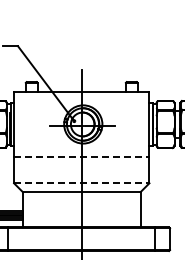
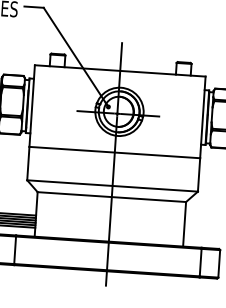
line: (81, 156) -> (114, 152), dashed -> solid
line: (81, 183) -> (112, 186), dashed -> solid

